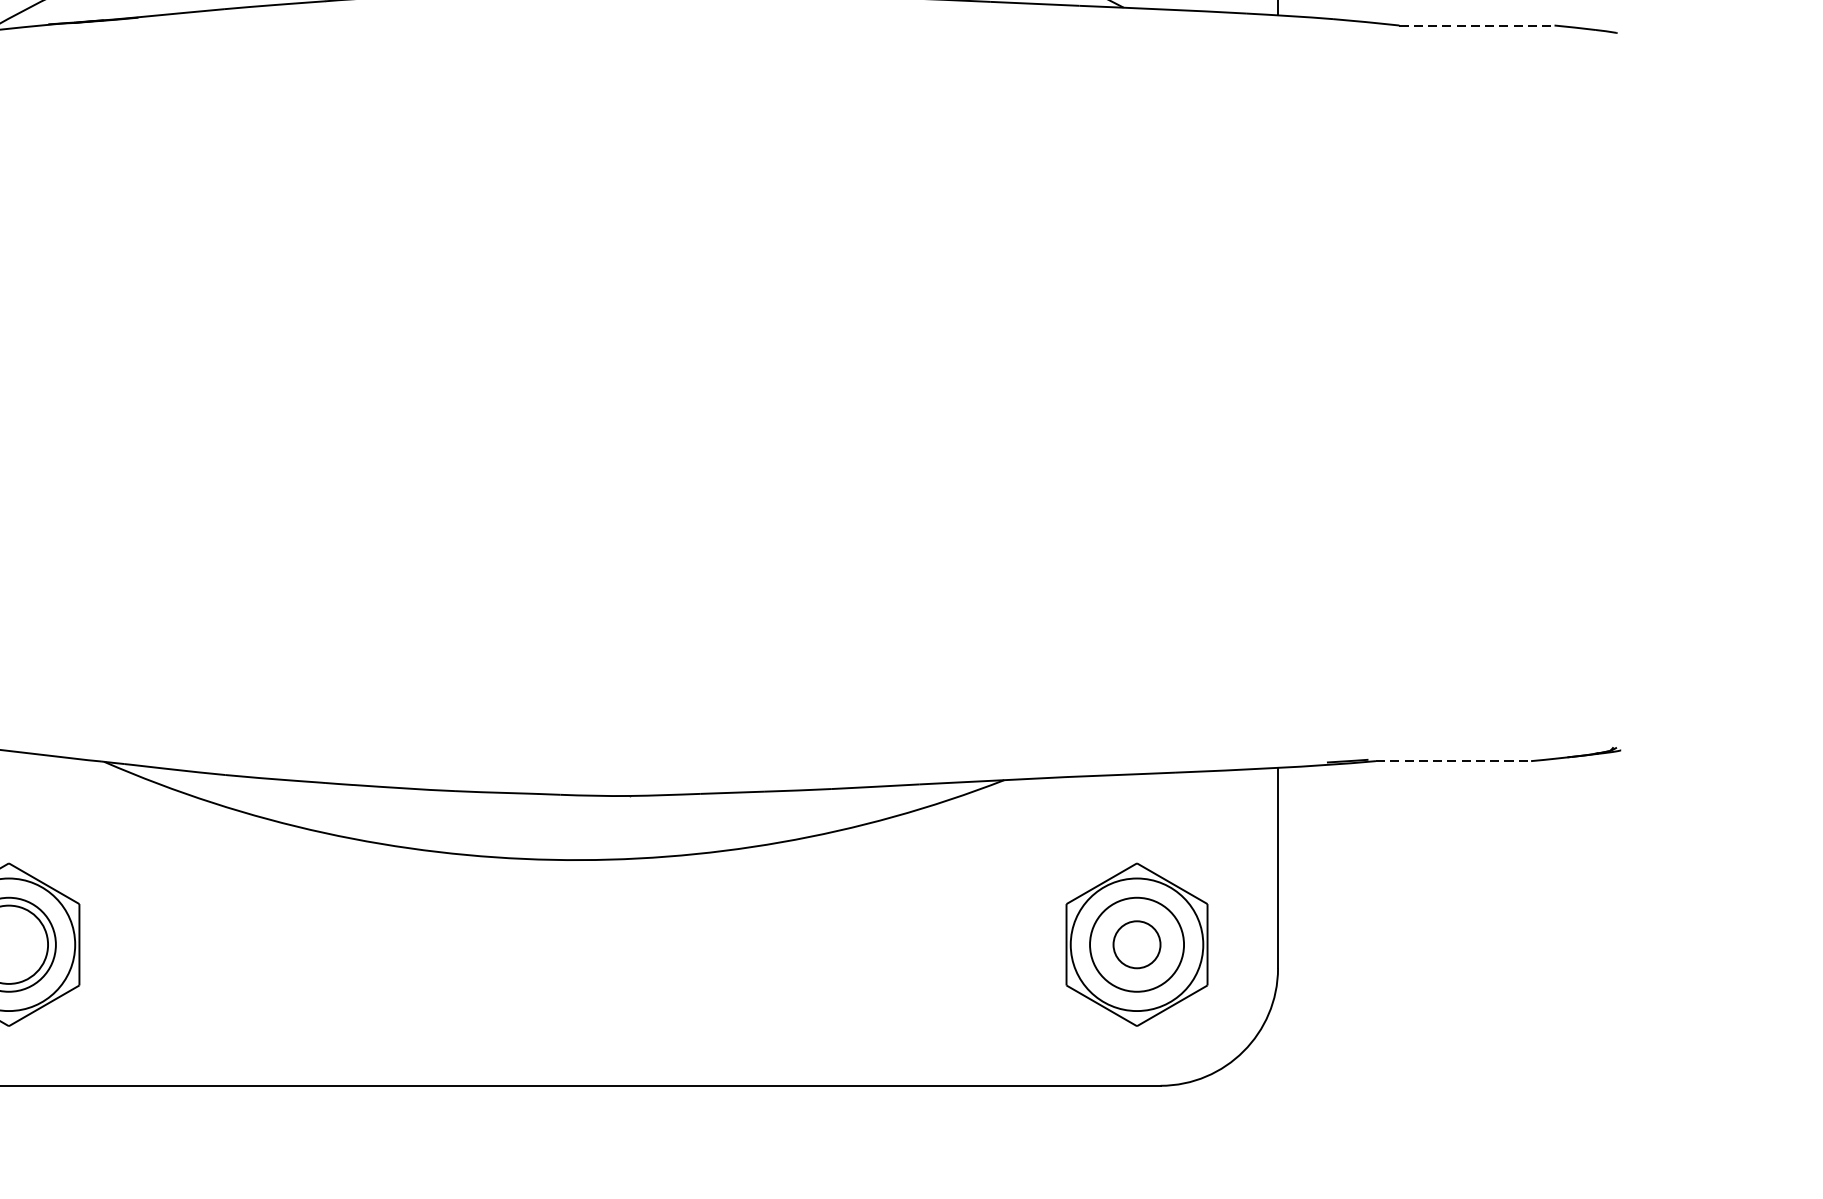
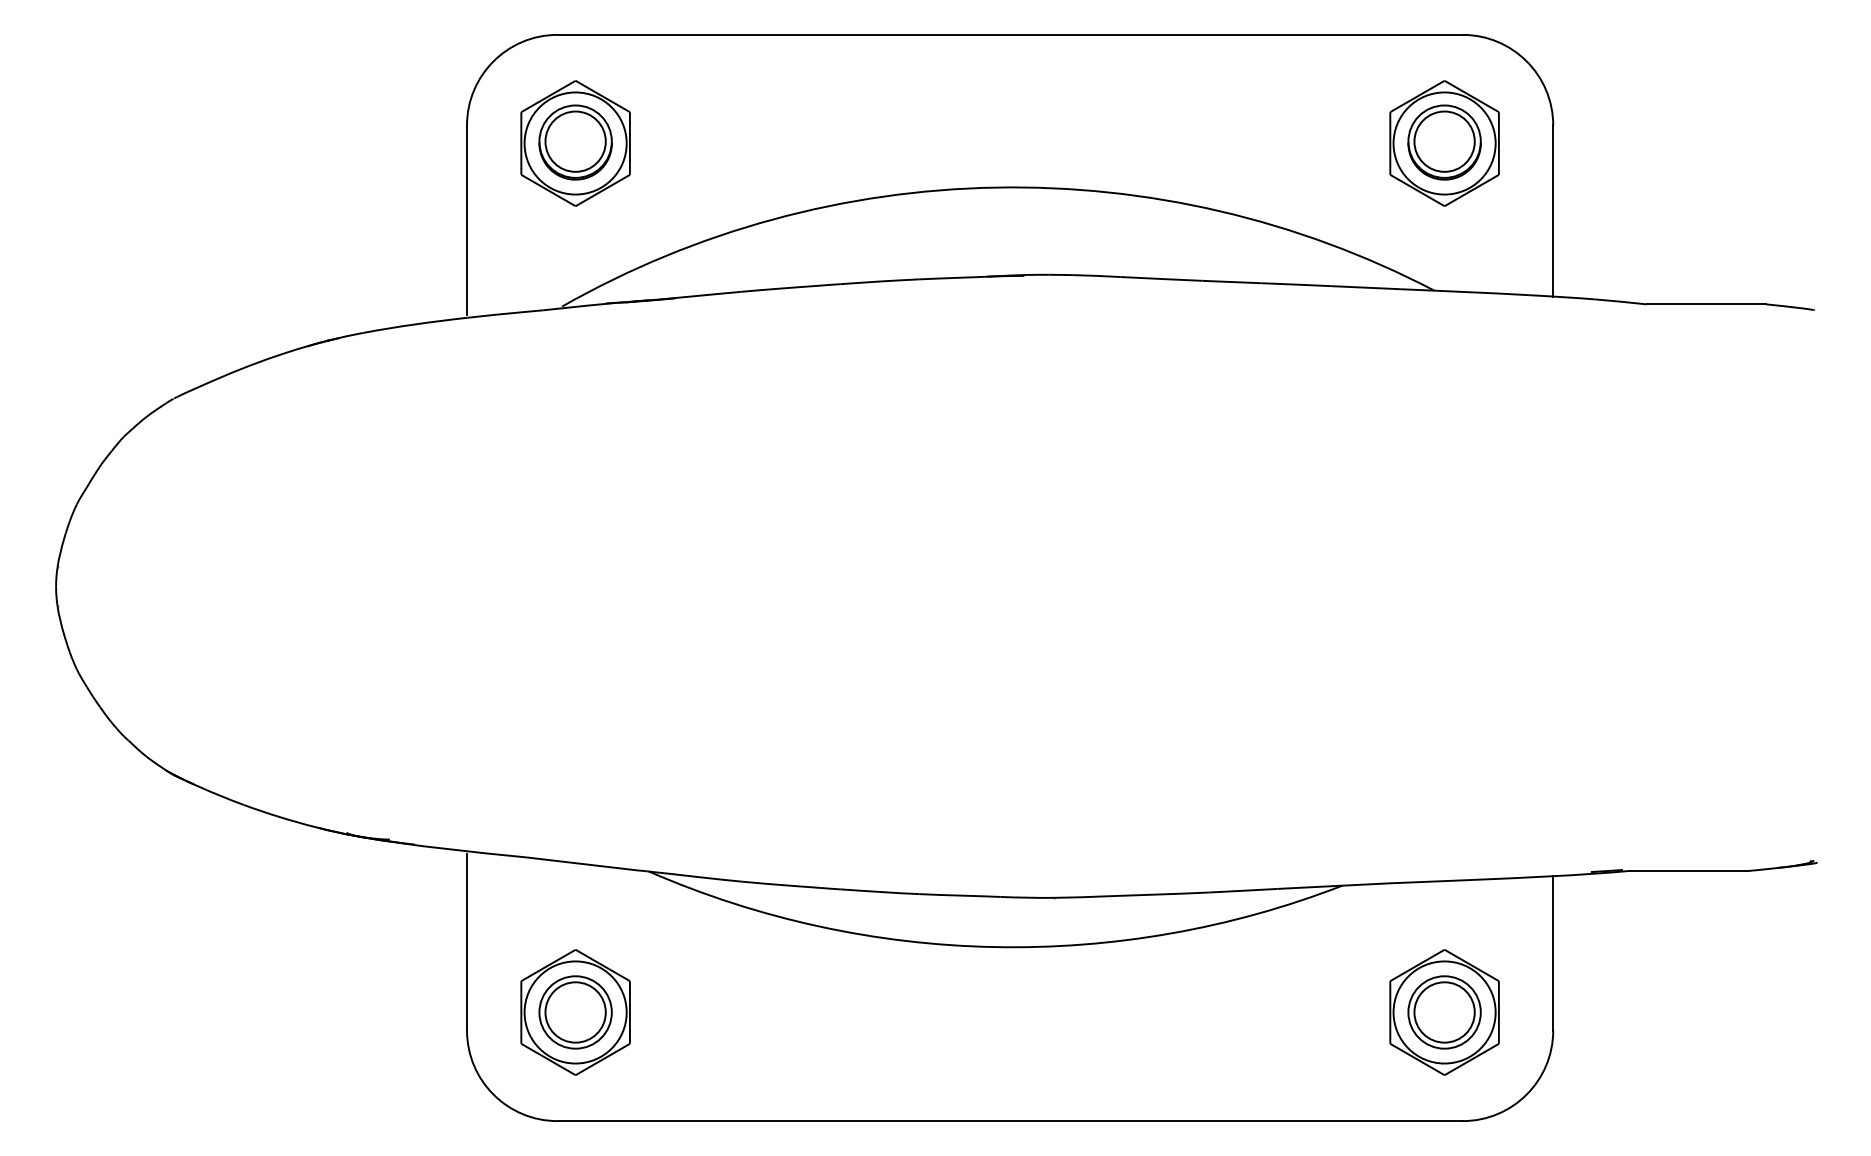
line: (1477, 25) -> (1706, 304), dashed -> solid
line: (1453, 761) -> (1688, 871), dashed -> solid
circle: (1136, 944) -> (1444, 1012), size x1.67

